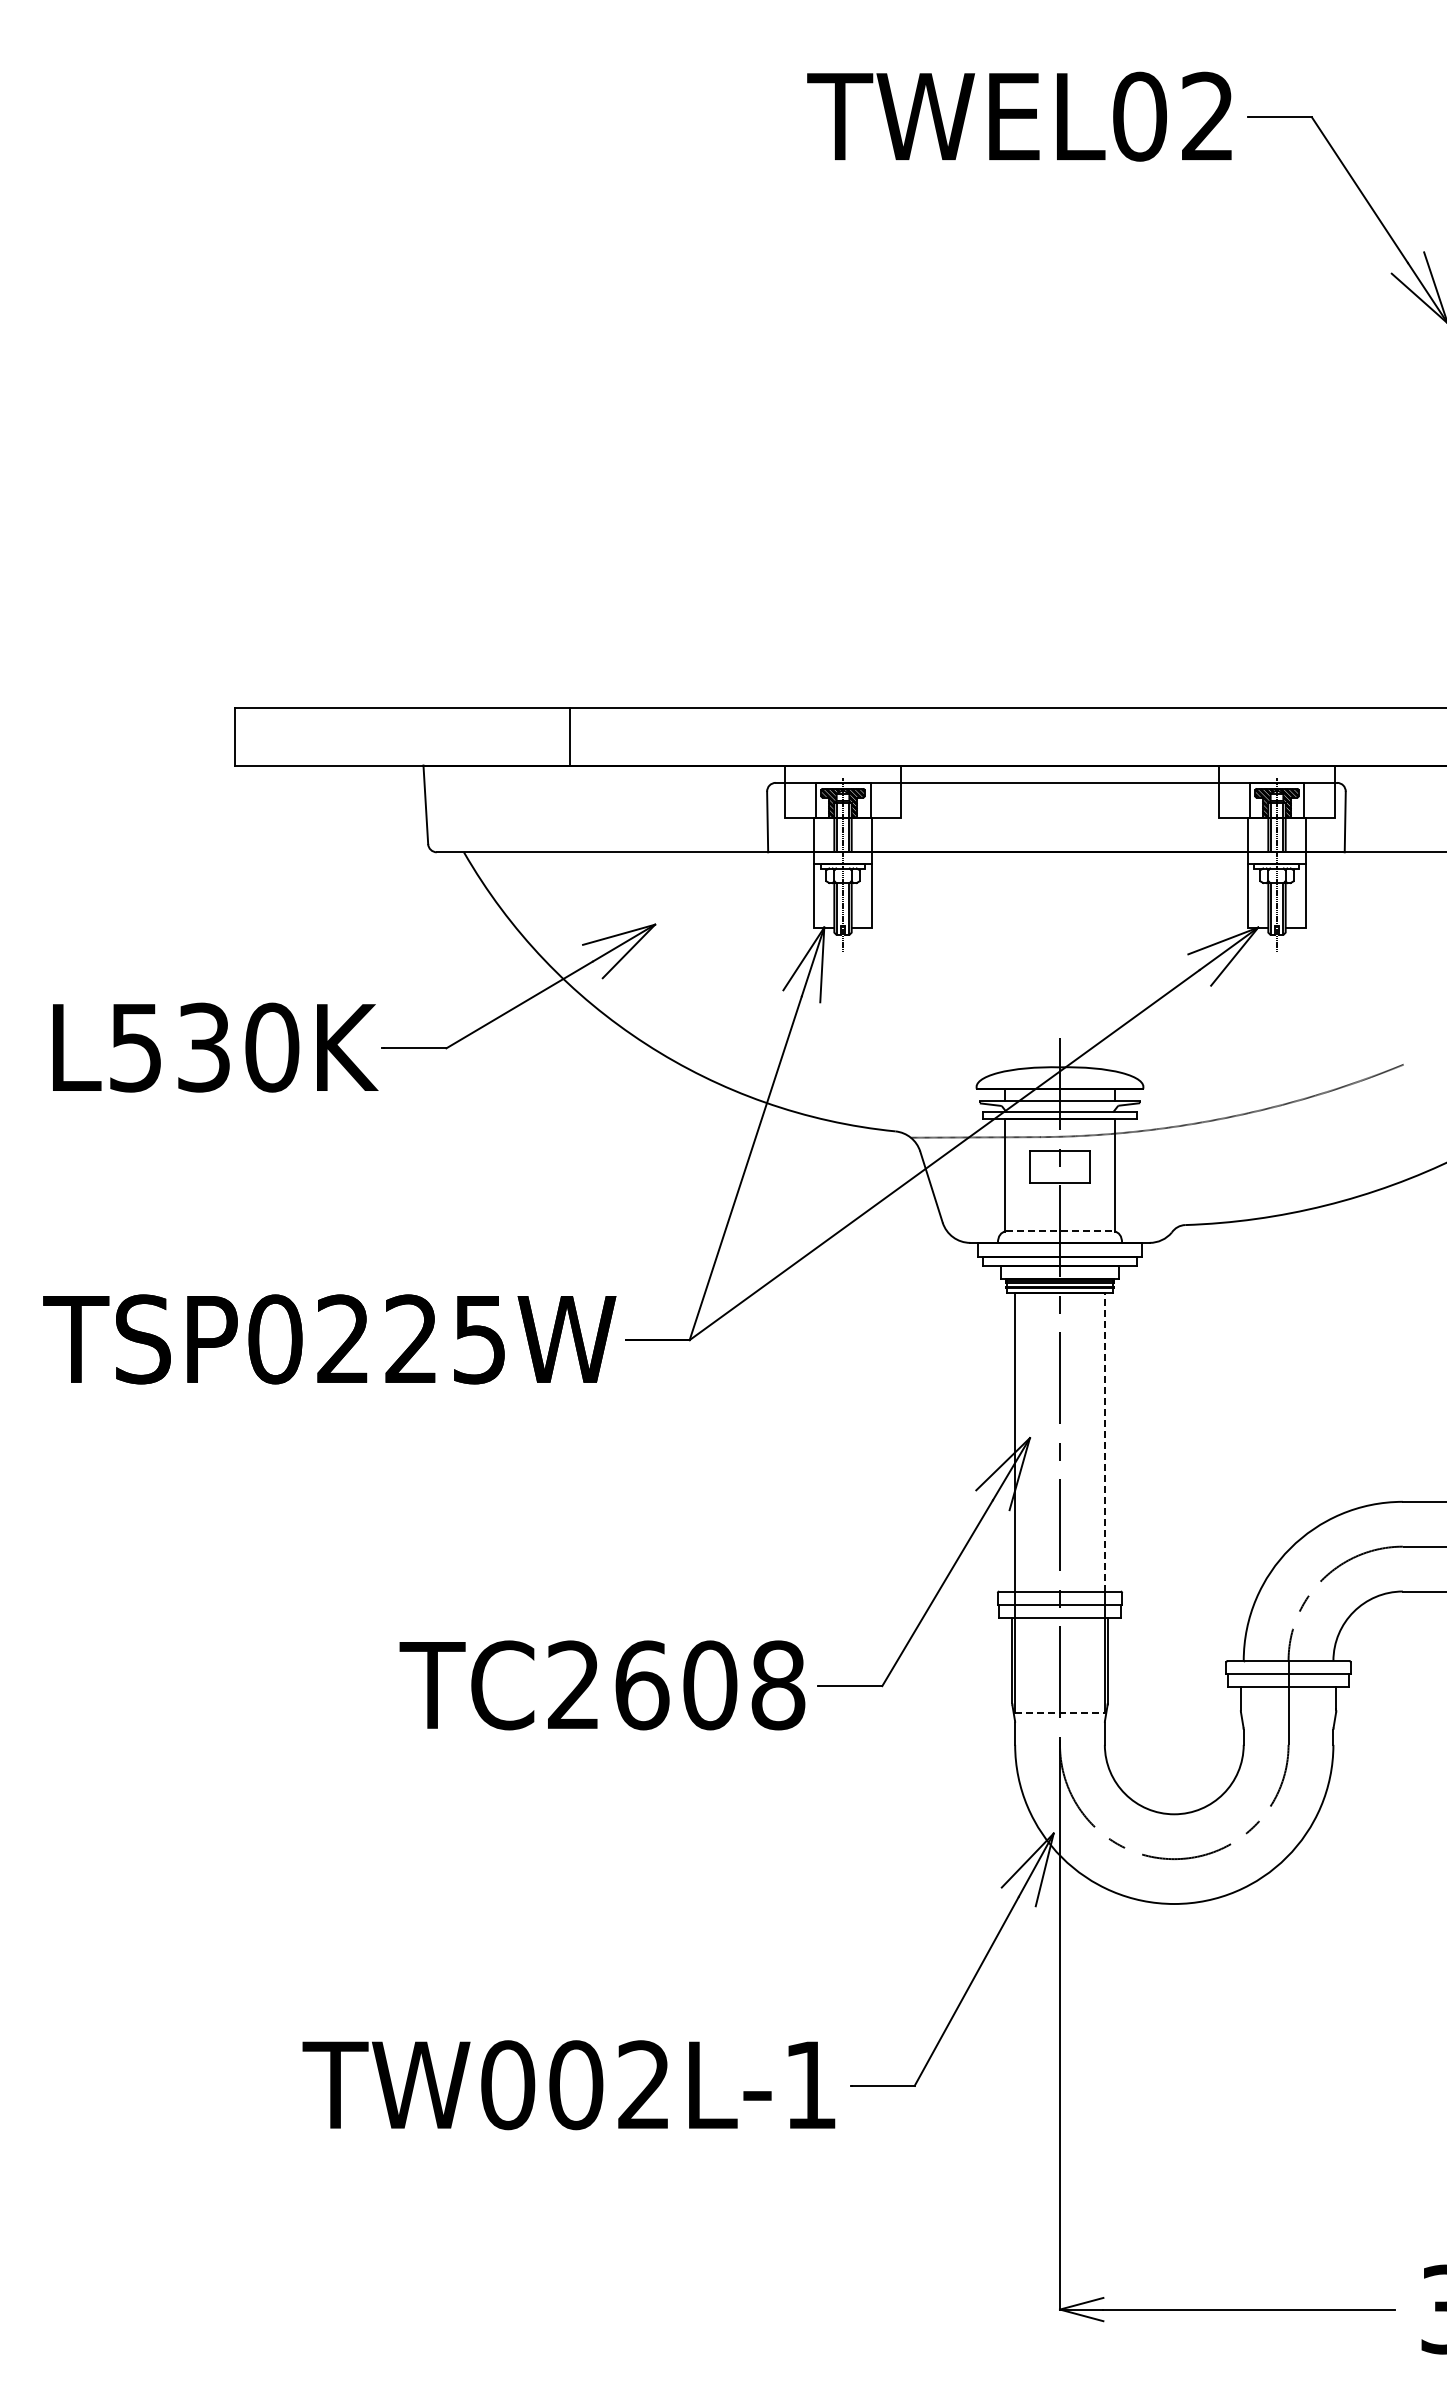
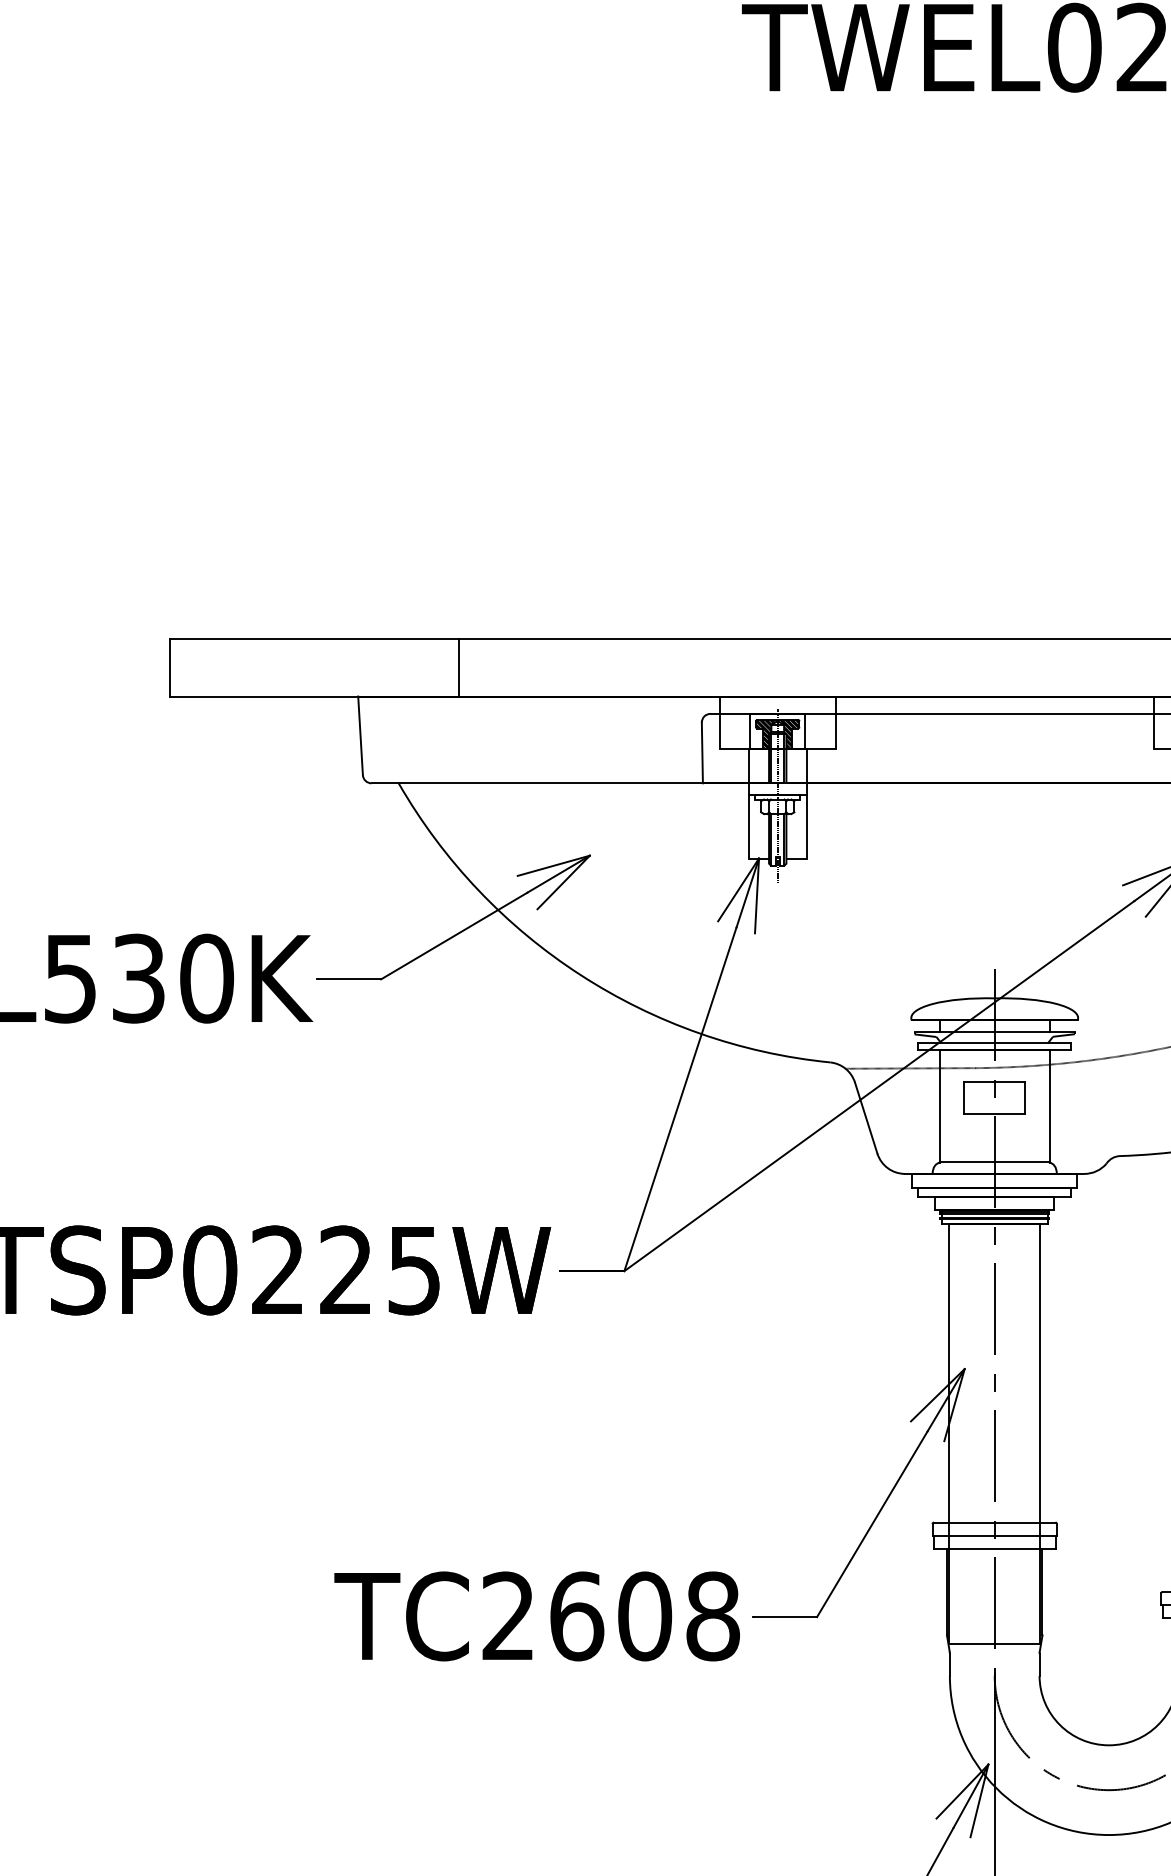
line: (569, 736) -> (459, 667), moved
line: (1060, 1231) -> (995, 1162), dashed -> solid
line: (1105, 1441) -> (1040, 1372), dashed -> solid
line: (1060, 1712) -> (995, 1643), dashed -> solid

